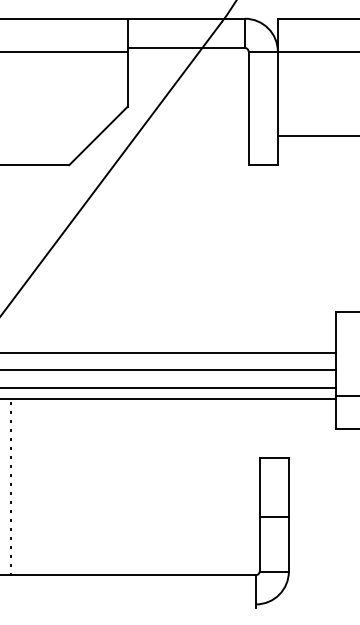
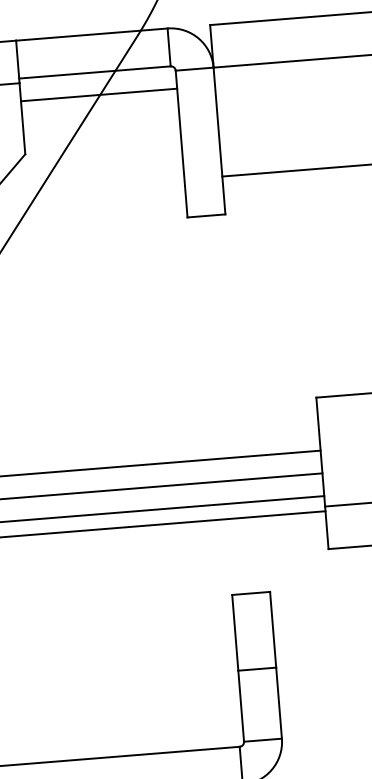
line: (187, 65) -> (98, 94), added

